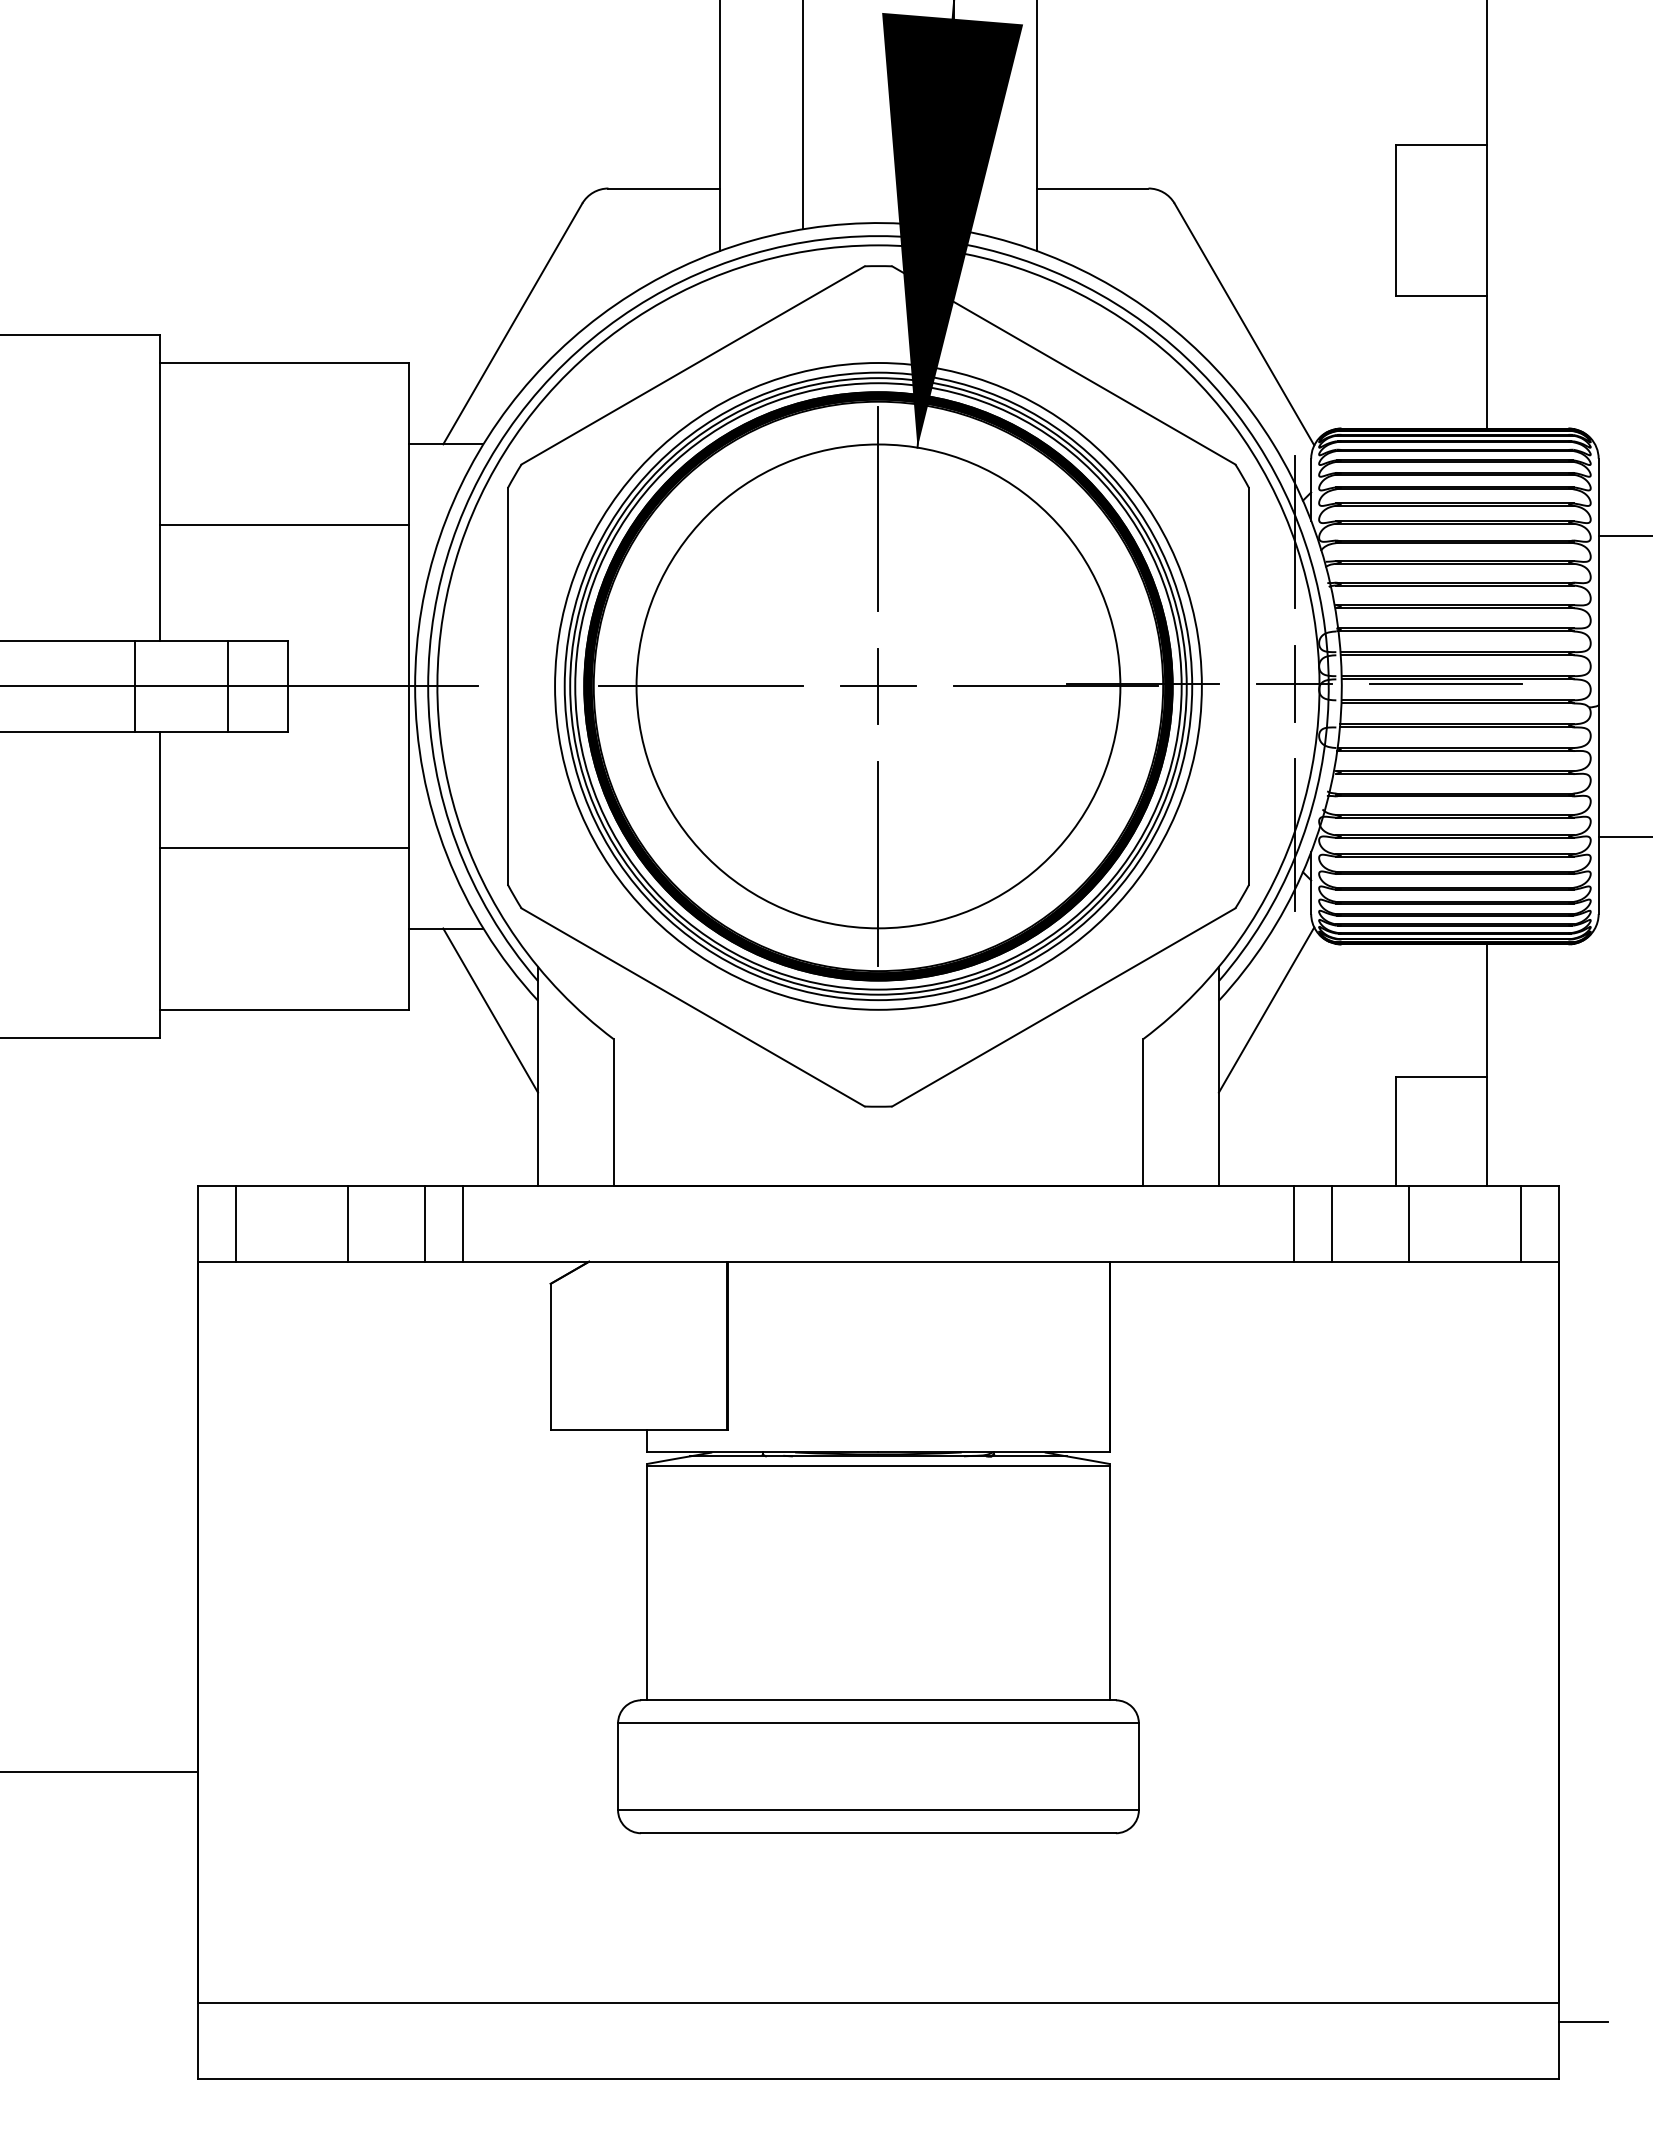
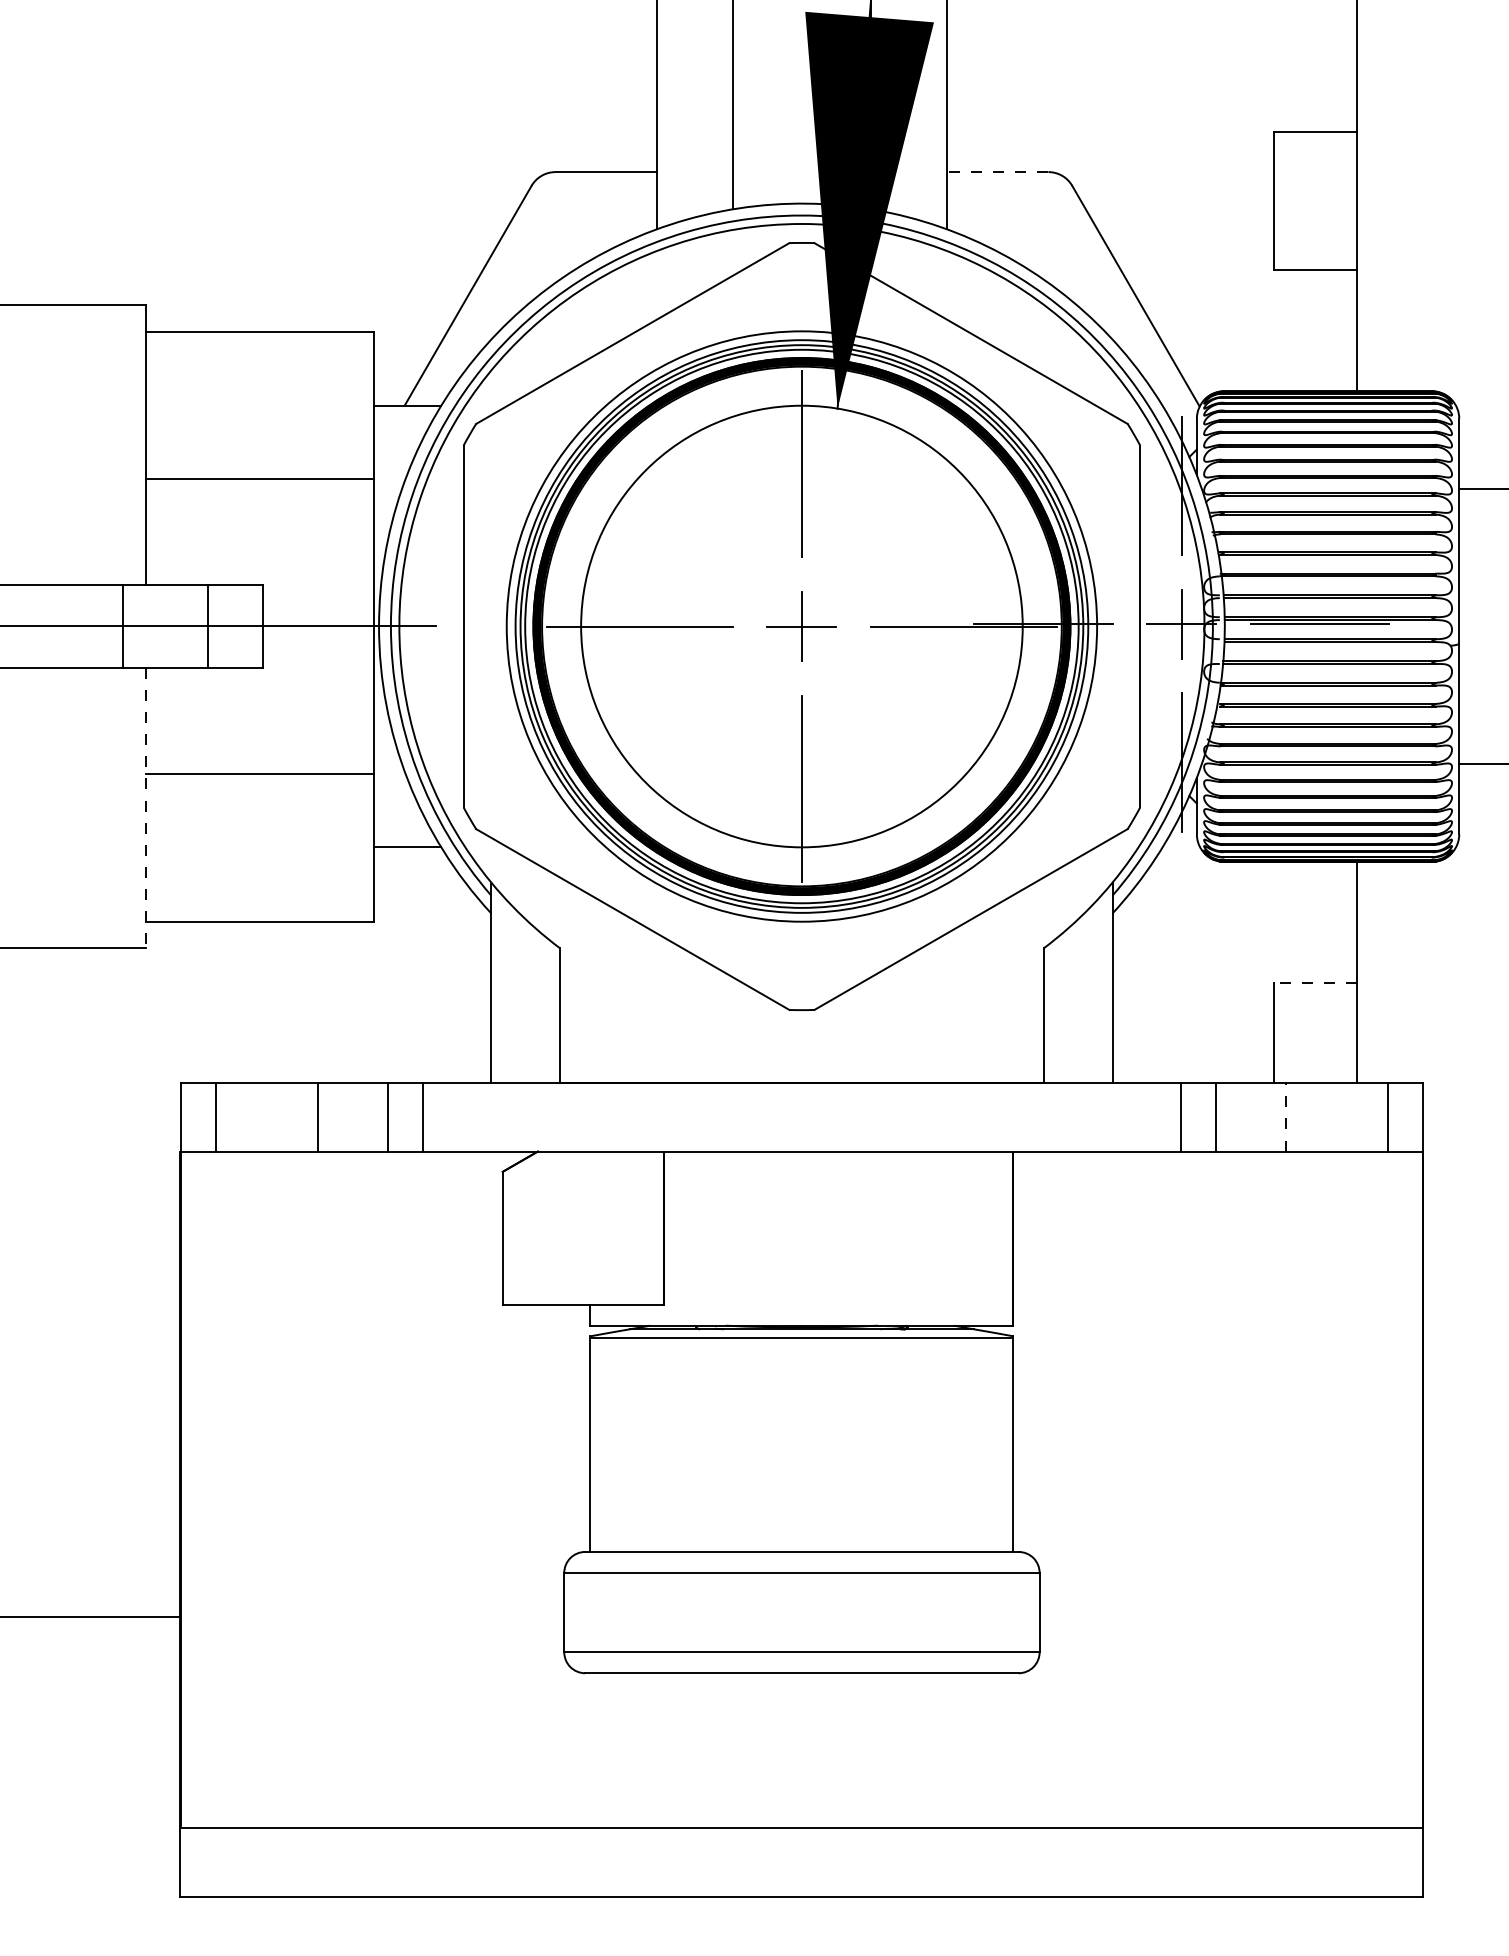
line: (1092, 188) -> (997, 172), solid -> dashed
line: (159, 885) -> (145, 808), solid -> dashed
line: (1266, 1009) -> (1156, 921), removed
line: (490, 1010) -> (447, 922), removed
line: (1440, 1076) -> (1314, 982), solid -> dashed
line: (1409, 1223) -> (1286, 1116), solid -> dashed
line: (1583, 2021) -> (1445, 1845), removed

